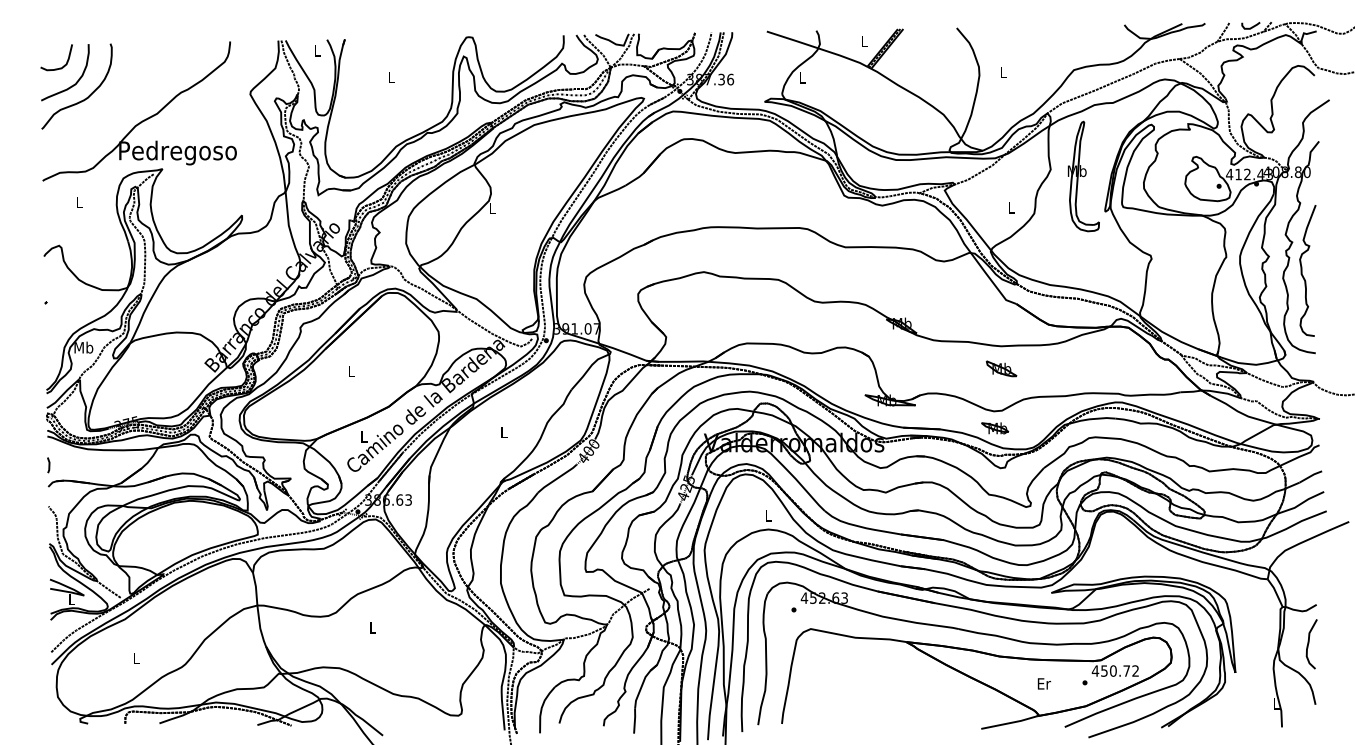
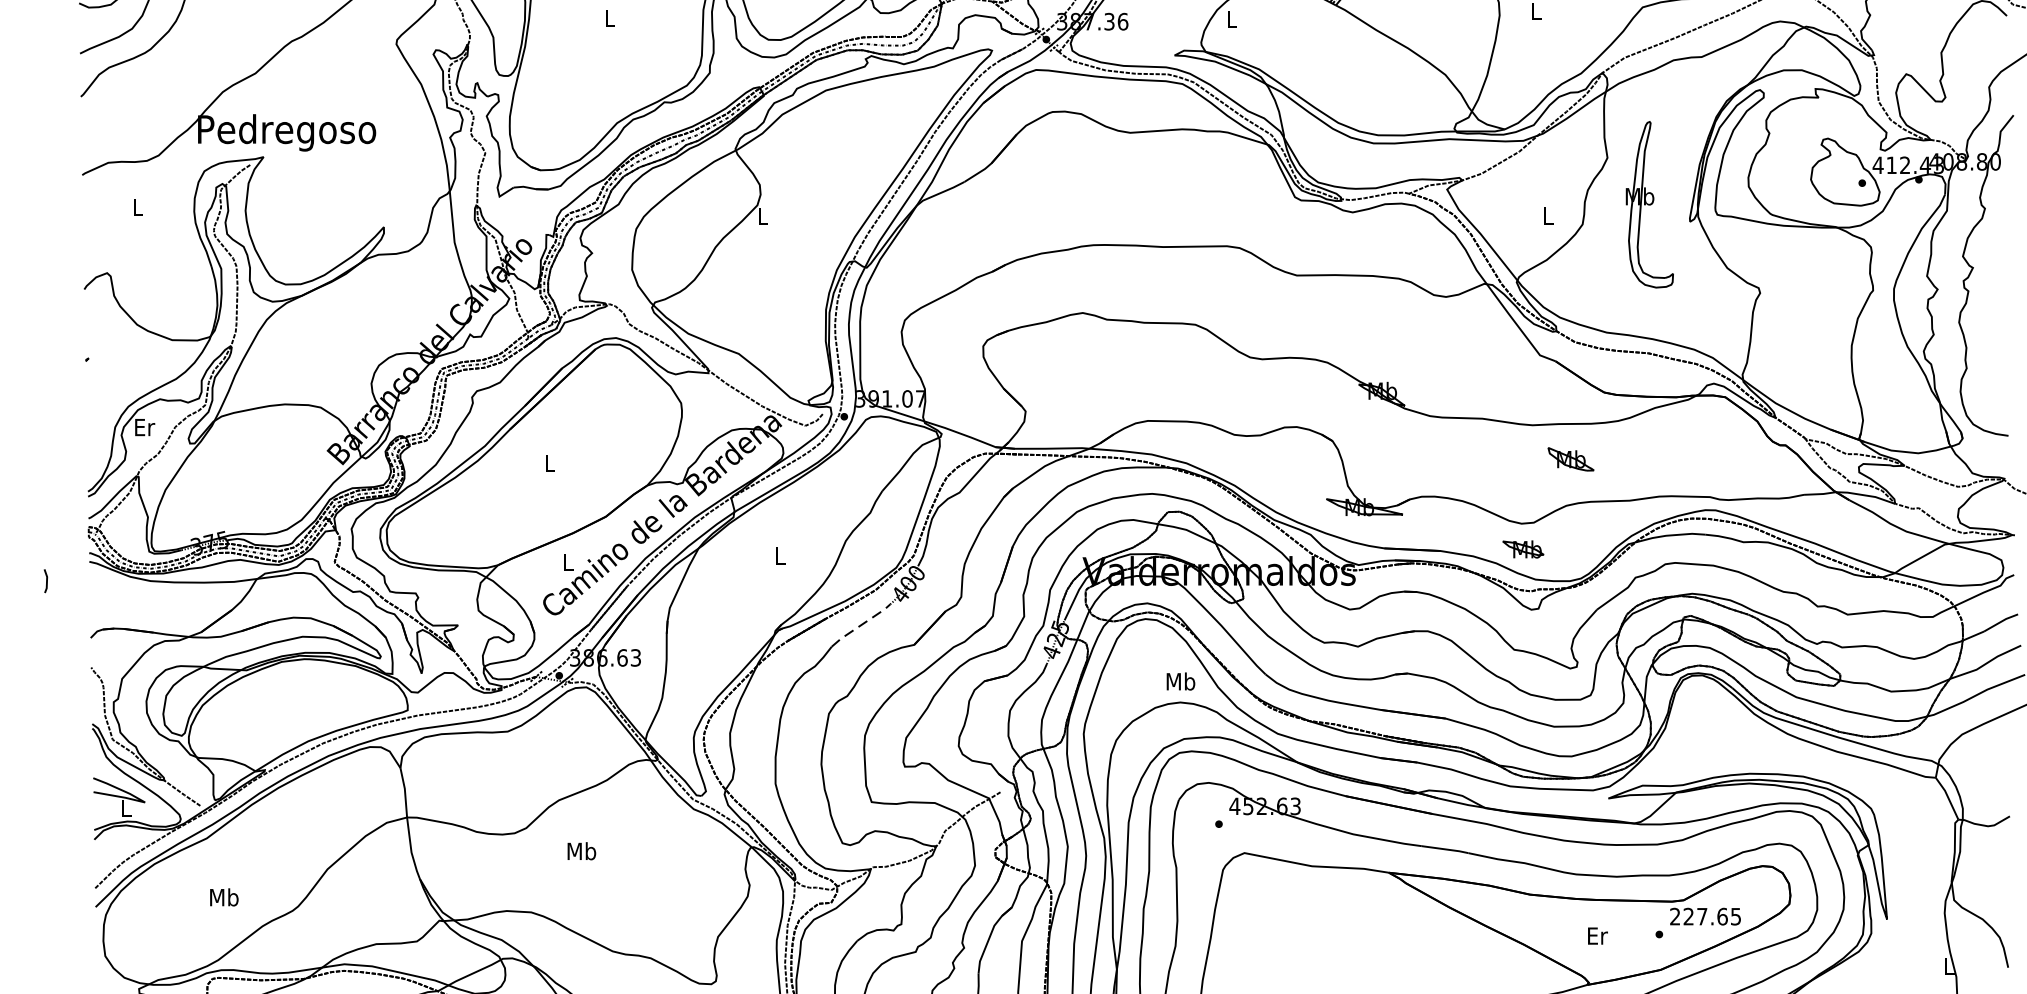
part: (1083, 176) -> (1649, 204), moved
curve: (1302, 270) -> (1988, 310), removed
text: (83, 347) -> (143, 427), Mb -> Er
part: (1001, 368) -> (1570, 458), moved
line: (48, 465) -> (45, 581), moved
line: (557, 478) -> (861, 625), solid -> dashed
text: (768, 515) -> (1180, 681), L -> Mb
text: (372, 627) -> (581, 850), L -> Mb
curve: (1309, 643) -> (1999, 874), removed
text: (136, 658) -> (224, 897), L -> Mb
text: (1114, 670) -> (1703, 915), 450.72 -> 227.65

